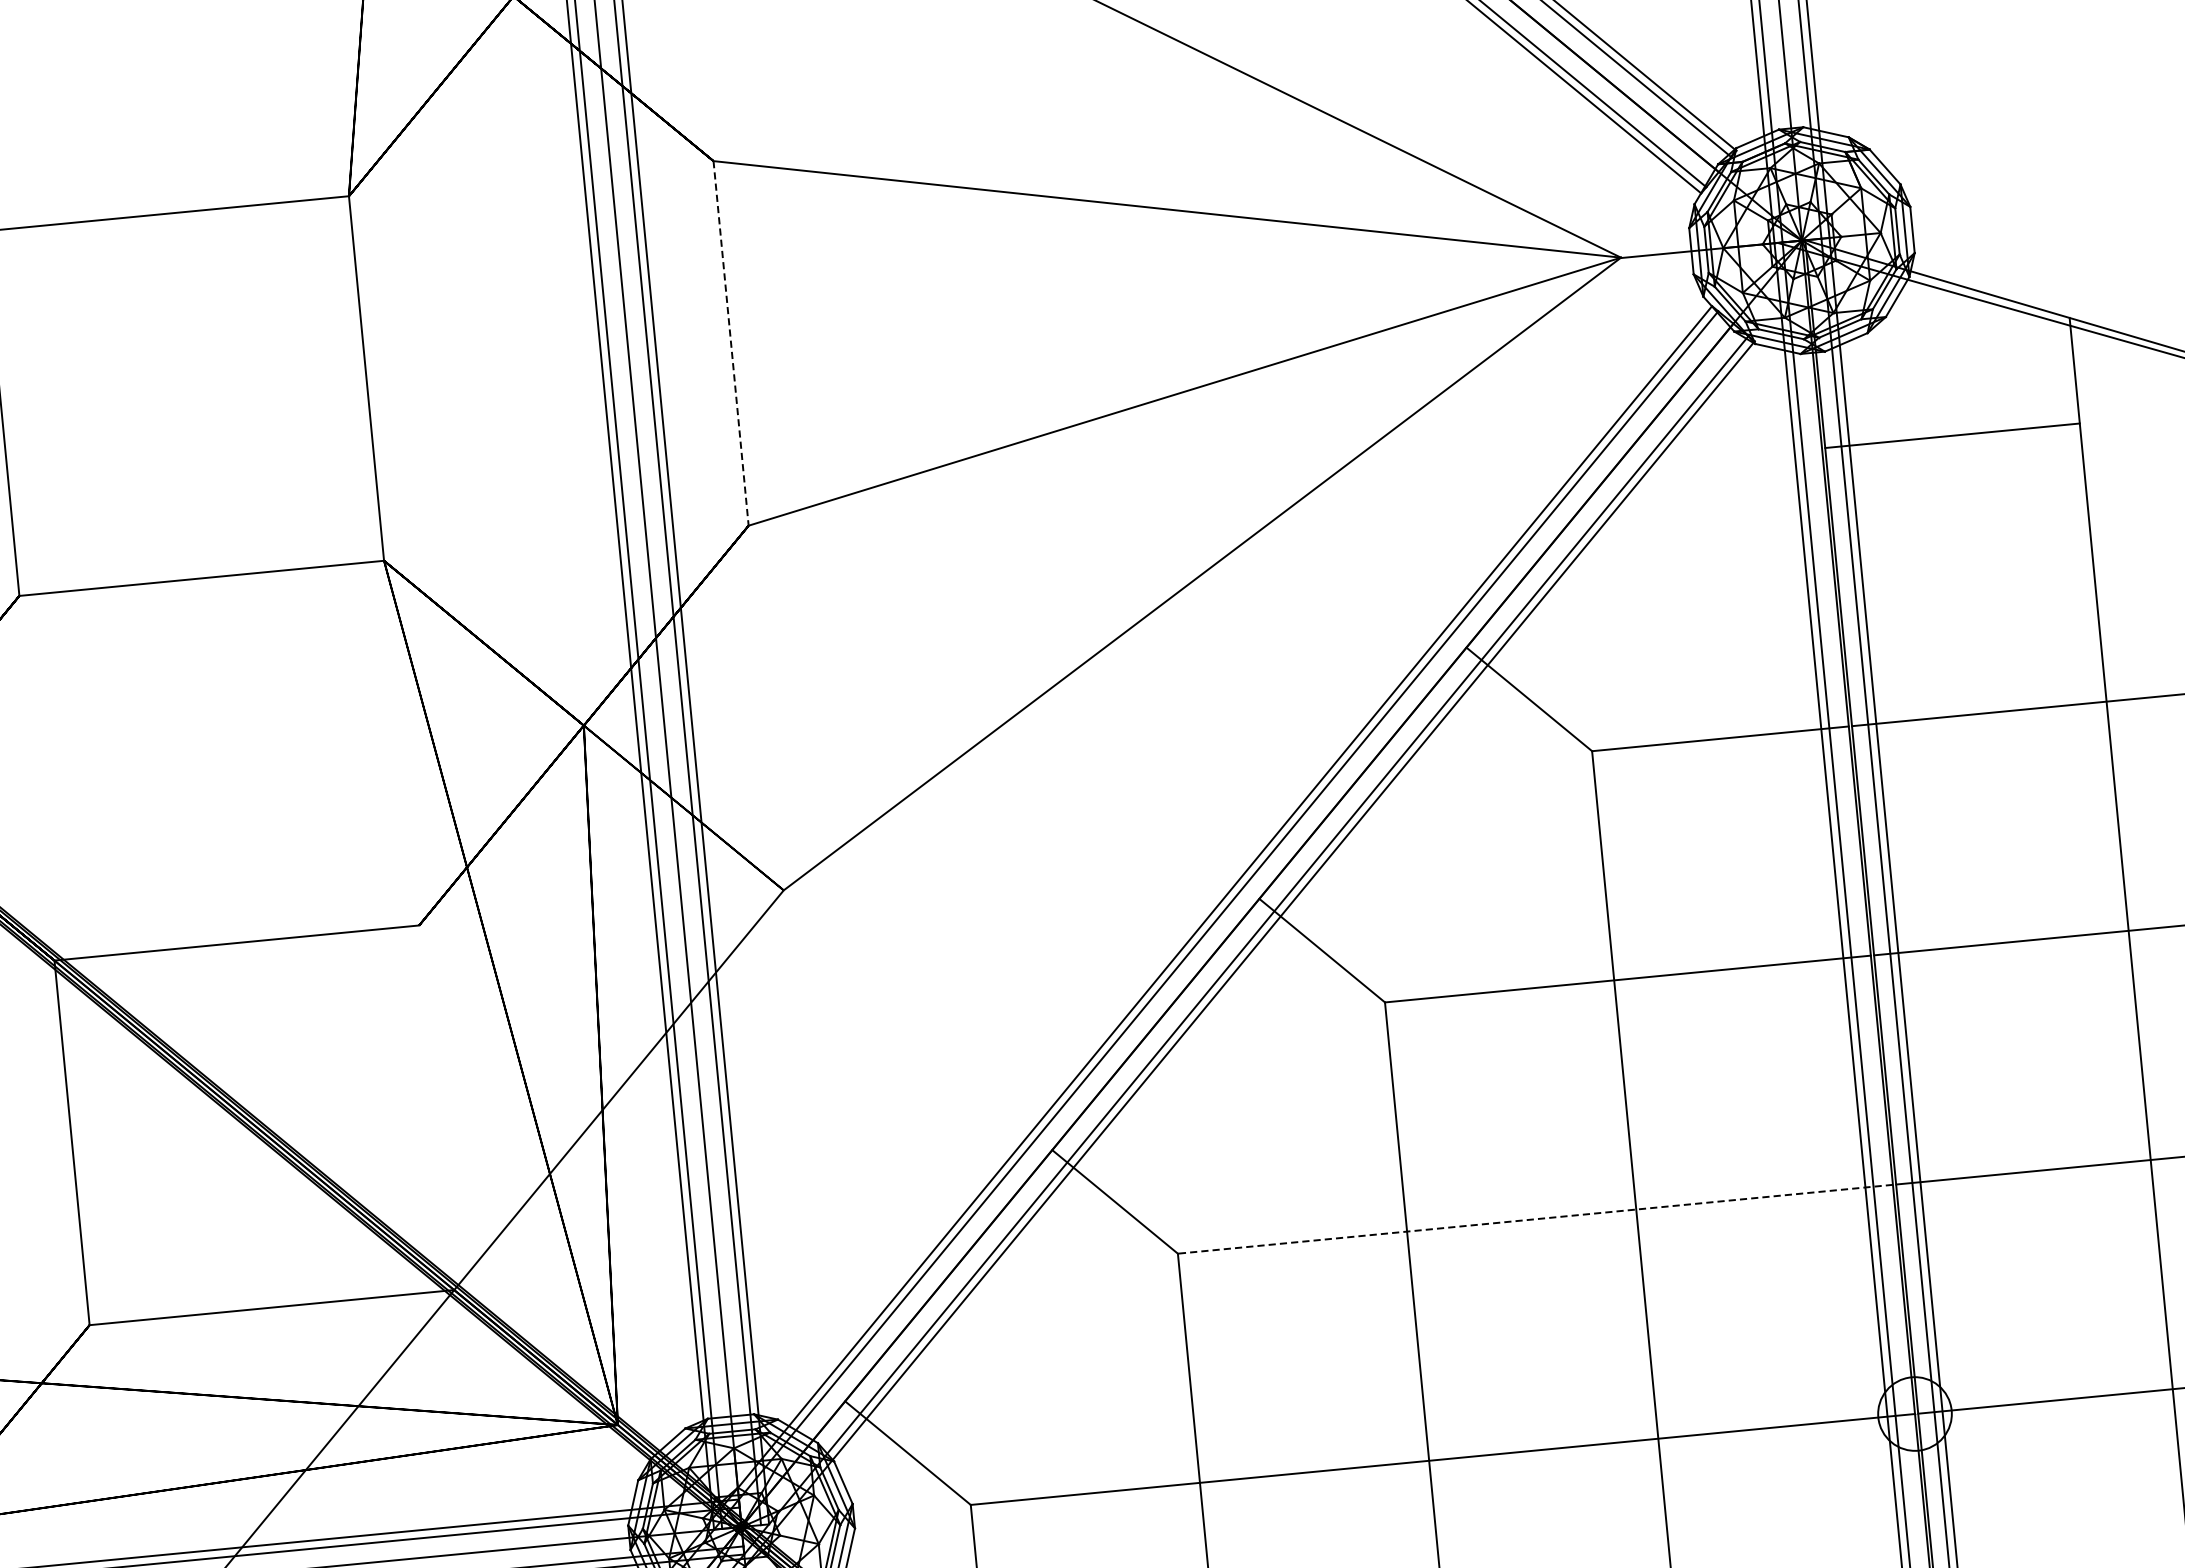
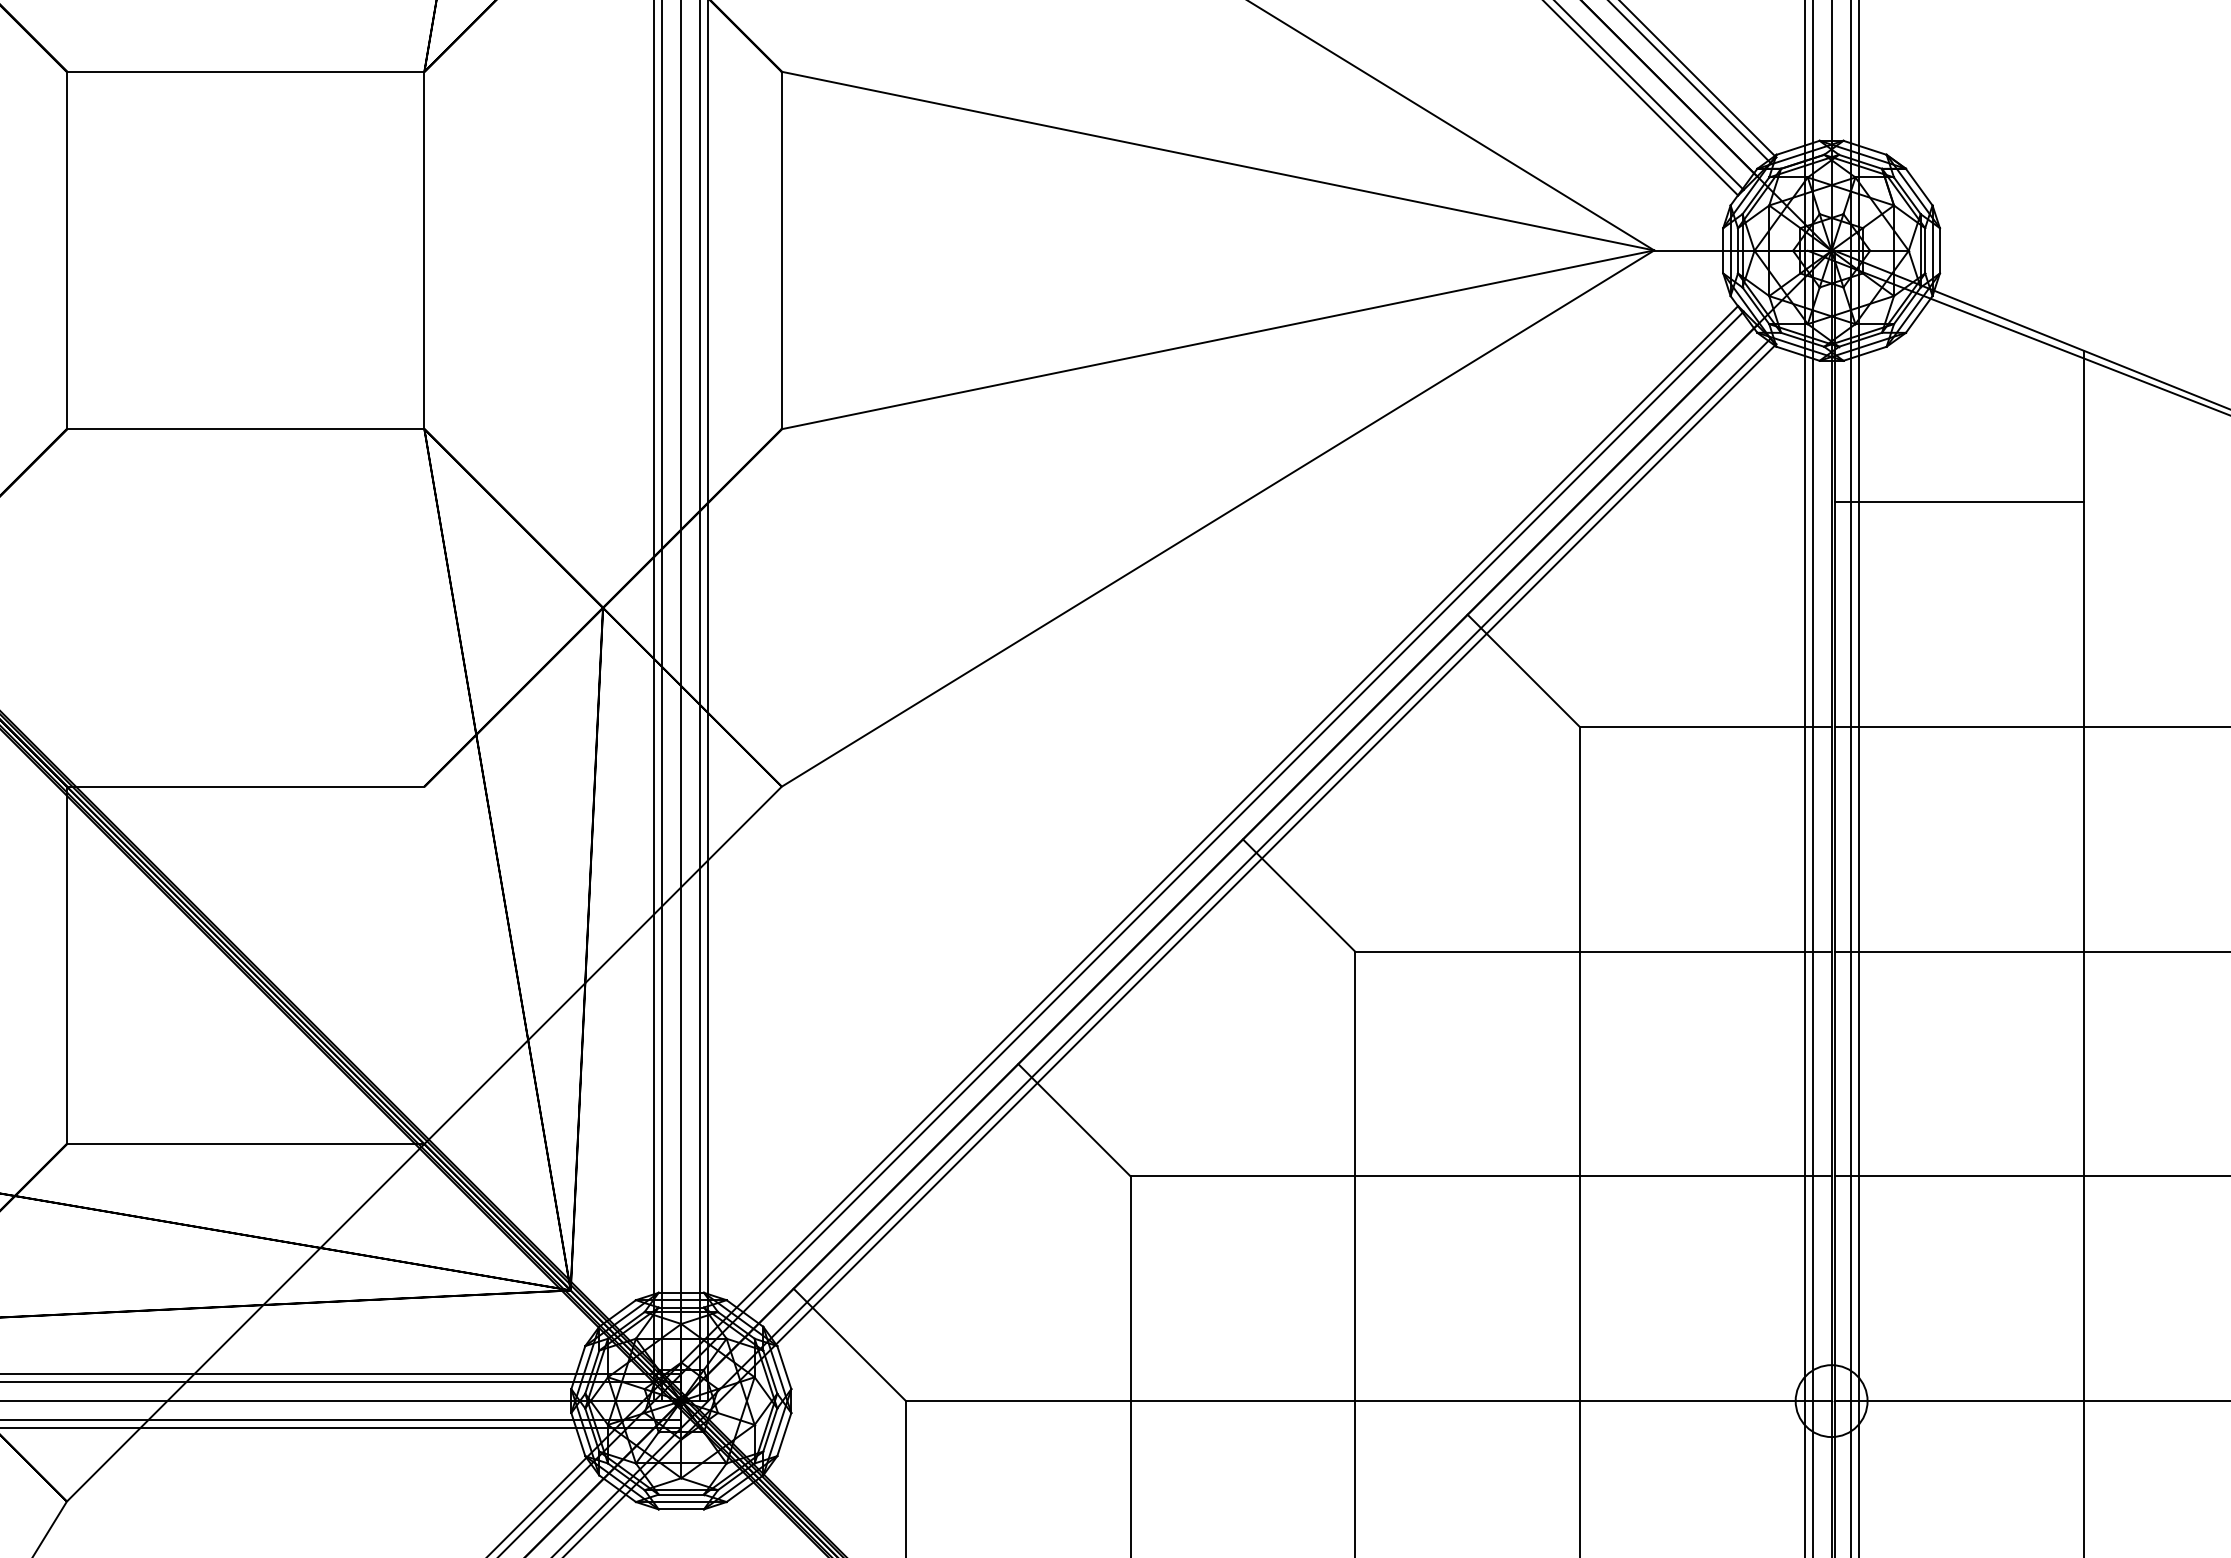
line: (730, 343) -> (781, 250), dashed -> solid
line: (1952, 435) -> (1959, 502), moved
line: (1534, 1219) -> (1480, 1176), dashed -> solid

